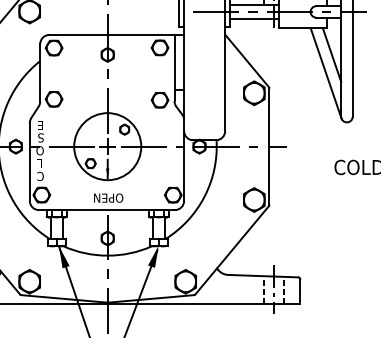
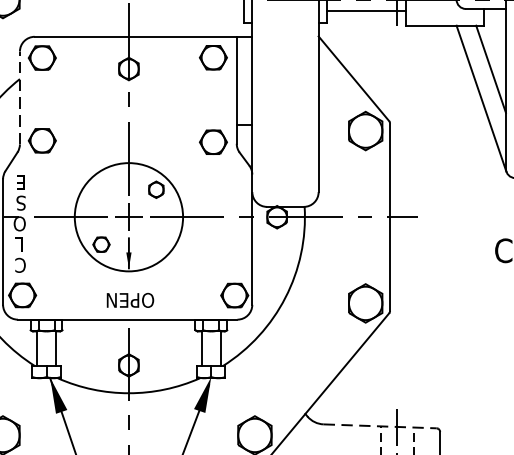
line: (40, 72) -> (20, 97), solid -> dashed
line: (263, 276) -> (380, 426), solid -> dashed

